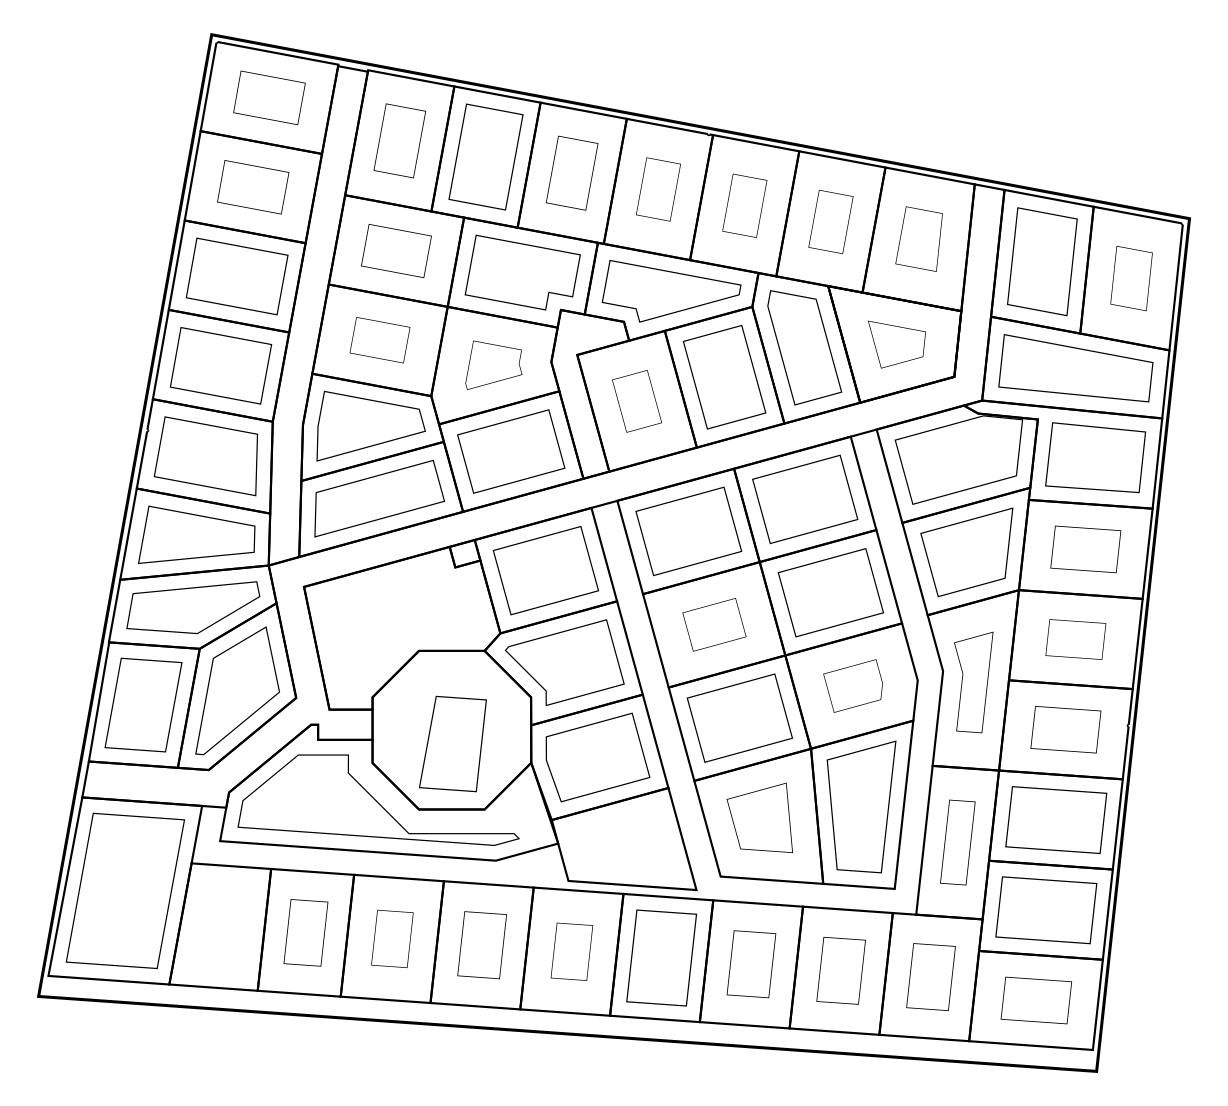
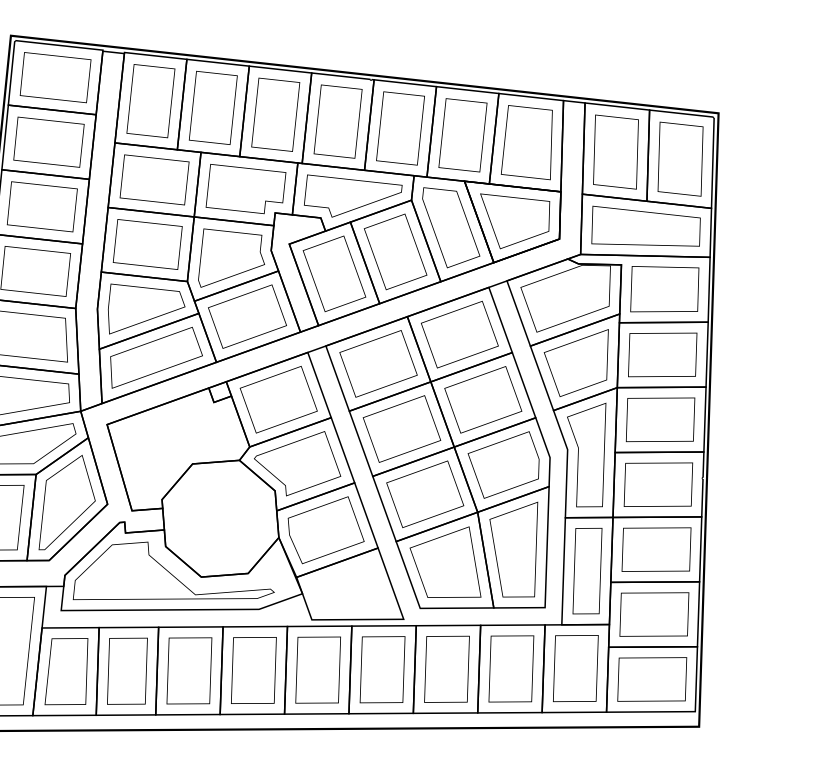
part: (269, 97) -> (55, 77), size x1.43
part: (399, 140) -> (150, 100), size x1.43
part: (571, 172) -> (275, 114), size x1.43
part: (252, 187) -> (48, 142), size x1.43
part: (658, 189) -> (338, 121), size x1.67
part: (744, 205) -> (400, 128), size x1.67
part: (830, 221) -> (462, 135), size x1.67
part: (918, 238) -> (526, 142), size x1.67
part: (396, 250) -> (154, 179), size x1.43
part: (1131, 278) -> (680, 159), size x1.67
part: (379, 339) -> (147, 243), size x1.67
part: (896, 344) -> (516, 219), size x1.67
part: (493, 365) -> (230, 256), size x1.67
part: (636, 401) -> (334, 274), size x1.67
part: (1085, 549) -> (662, 355), size x1.43
part: (714, 624) -> (401, 428), size x1.67
part: (1075, 639) -> (660, 419), size x1.67
part: (973, 682) -> (589, 456), size x1.43
part: (852, 685) -> (503, 464), size x1.67
part: (1065, 729) -> (658, 484), size x1.43
part: (452, 743) -> (66, 671), moved
part: (759, 817) -> (444, 564), size x1.43
part: (957, 842) -> (587, 571), size x1.43
part: (305, 932) -> (127, 671), size x1.43
part: (392, 938) -> (189, 670), size x1.67
part: (481, 944) -> (253, 669), size x1.43
part: (571, 951) -> (317, 670), size x1.67
part: (751, 963) -> (446, 668), size x1.43
part: (840, 970) -> (510, 668), size x1.43
part: (930, 976) -> (575, 668), size x1.43
part: (1036, 1000) -> (652, 679), size x1.43

